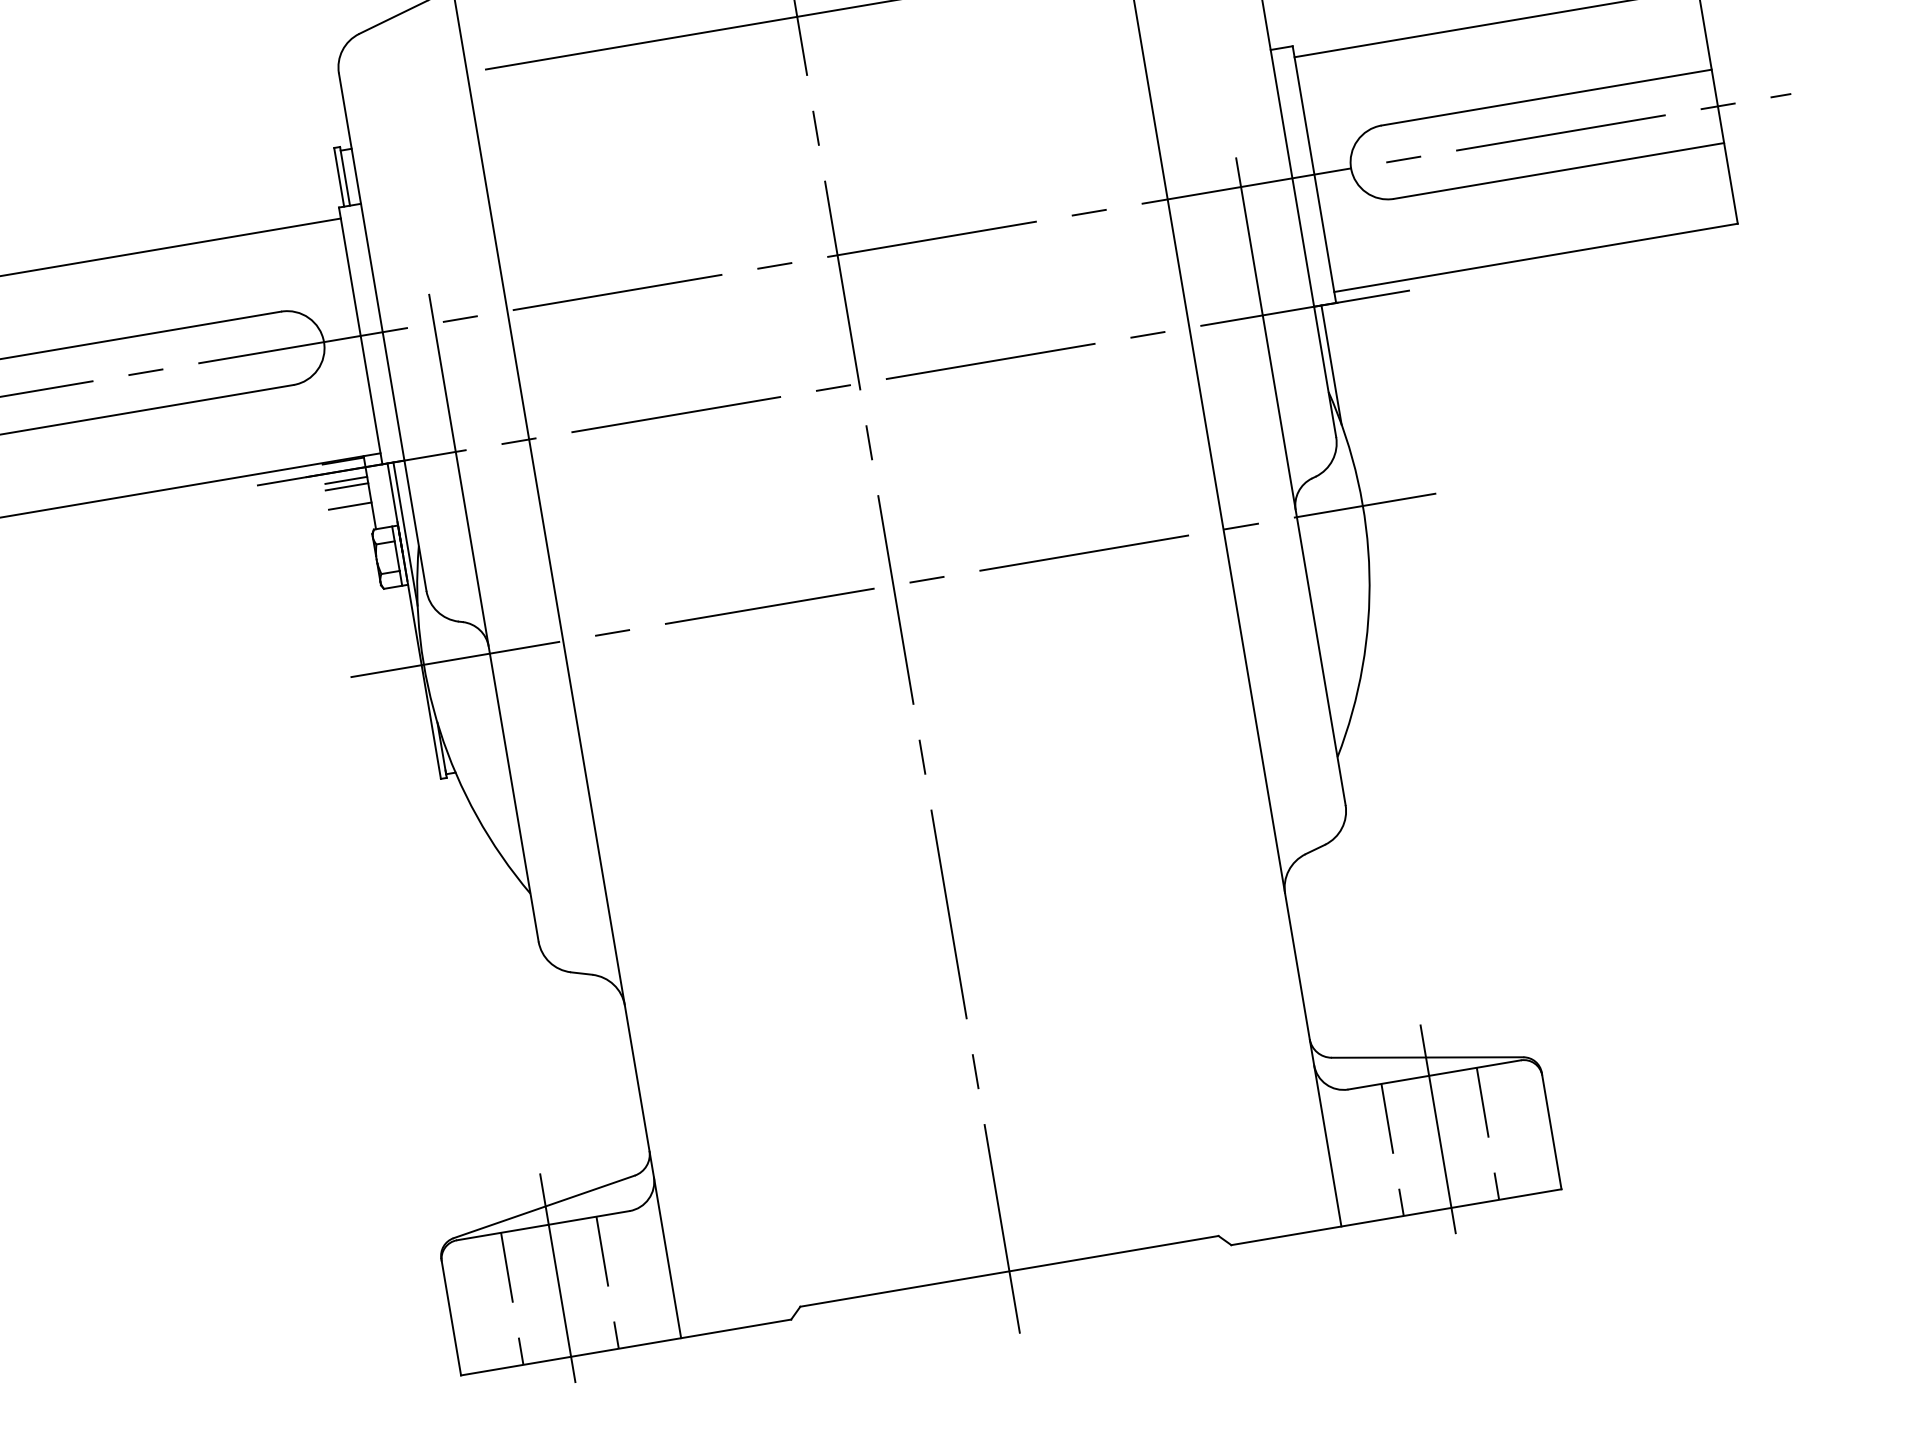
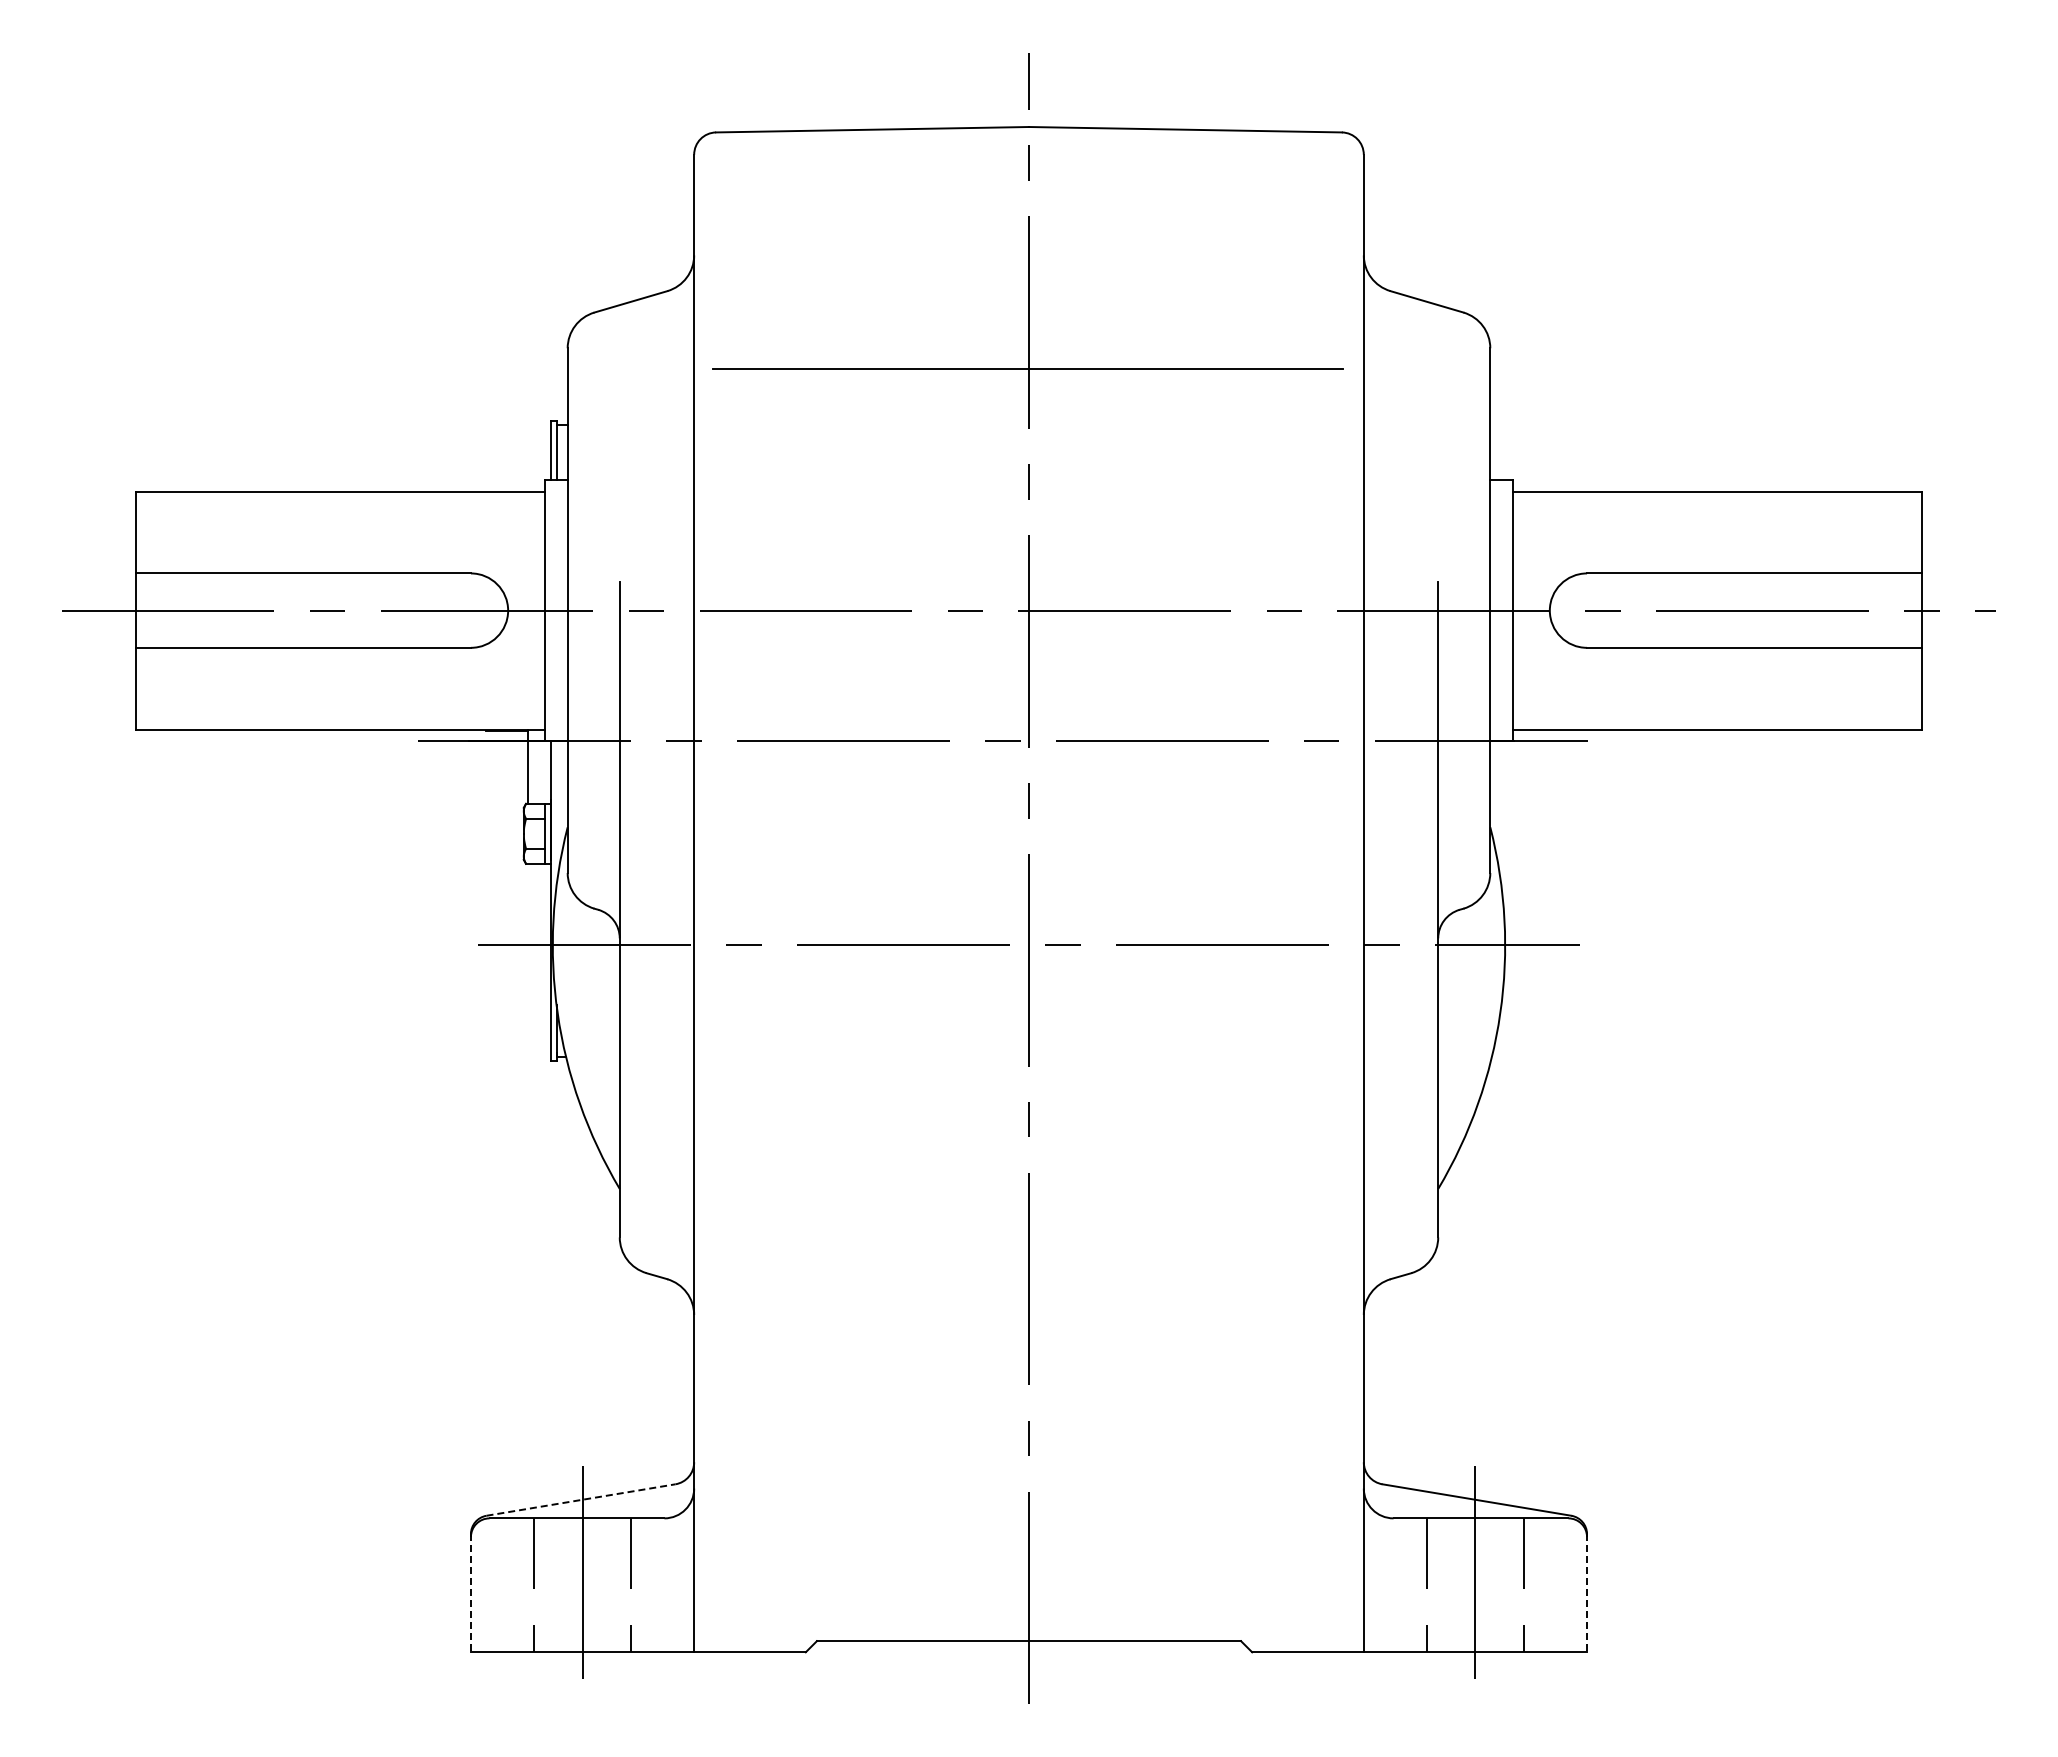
line: (1331, 364) -> (1497, 800), removed
line: (345, 480) -> (506, 750), removed
line: (346, 487) -> (506, 757), removed
line: (350, 505) -> (506, 776), removed
line: (405, 534) -> (556, 813), removed
line: (1552, 1131) -> (1587, 1593), solid -> dashed
line: (544, 1207) -> (581, 1500), solid -> dashed
line: (450, 1317) -> (470, 1593), solid -> dashed

